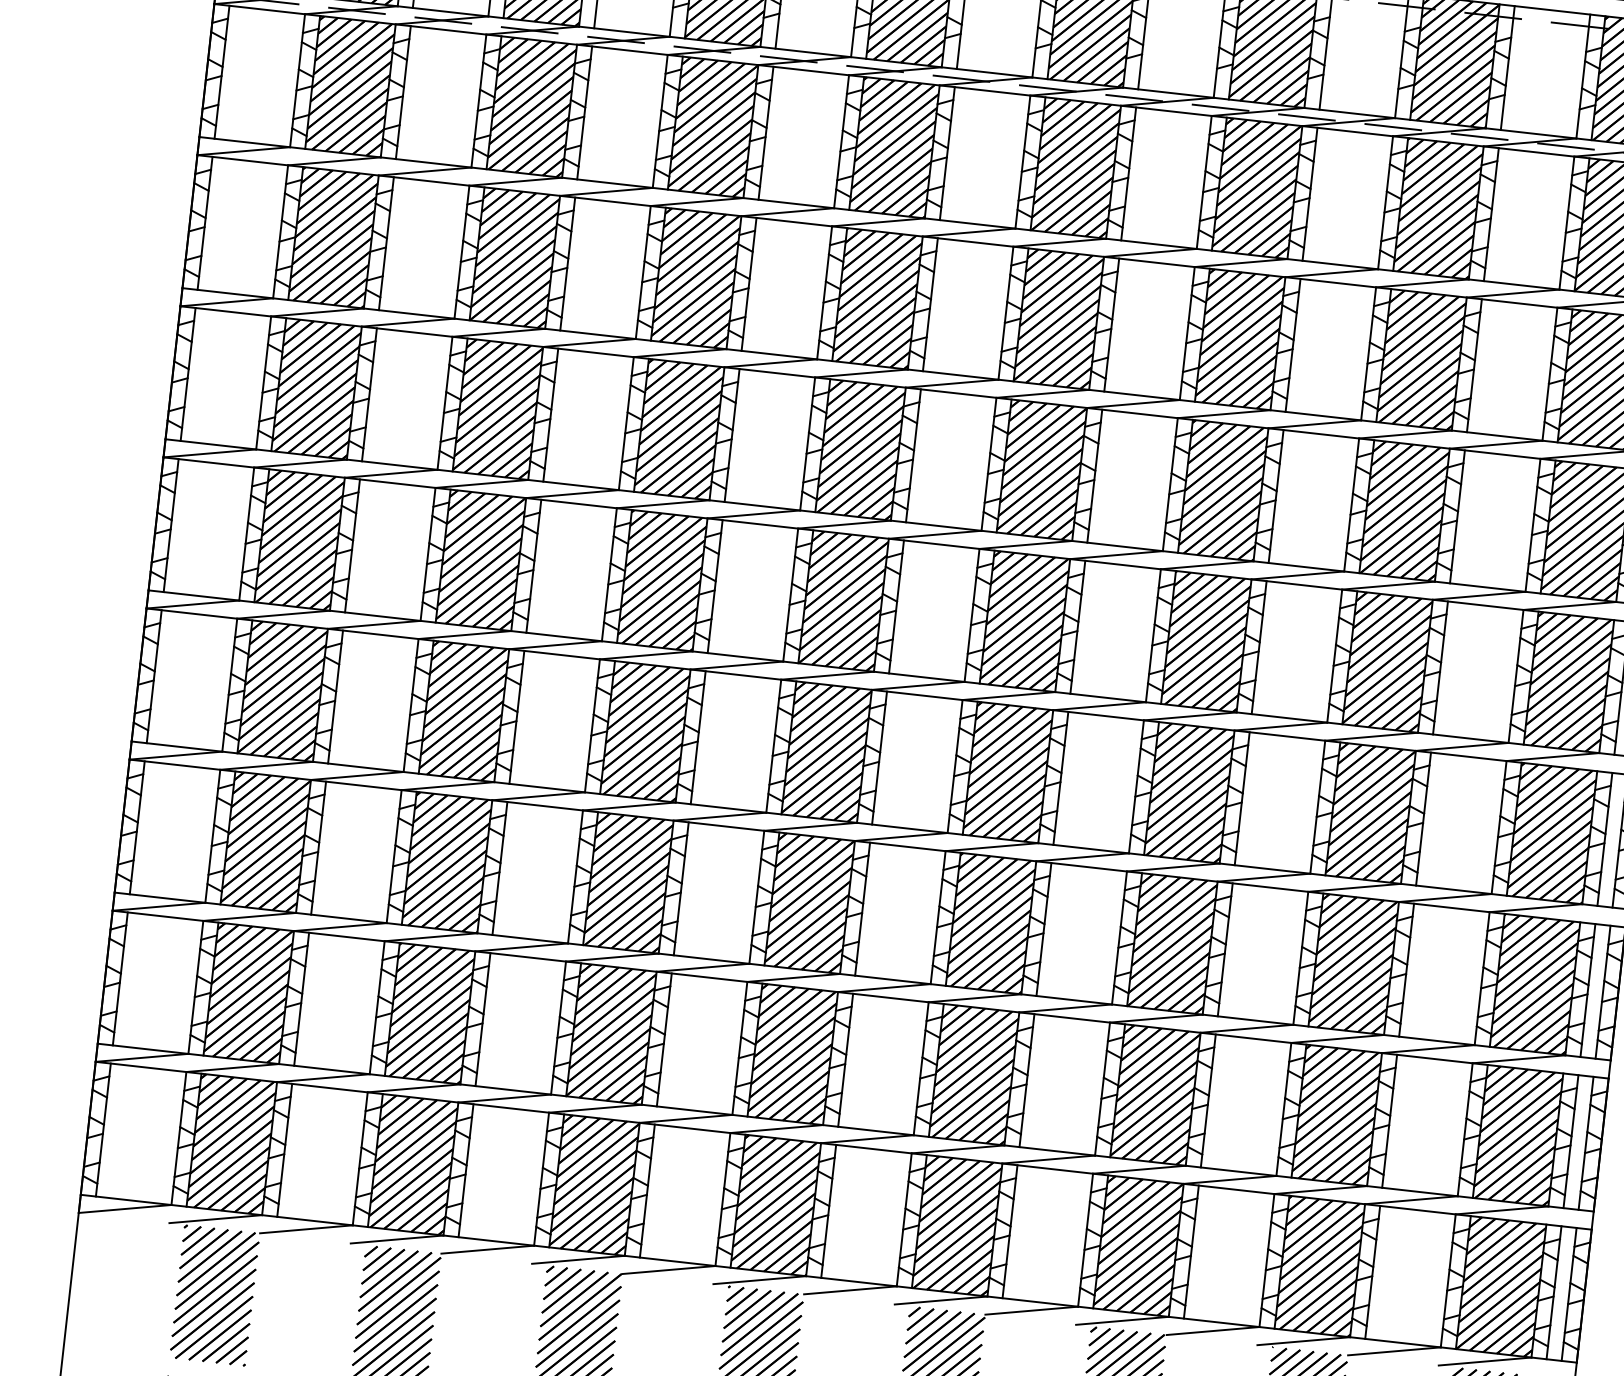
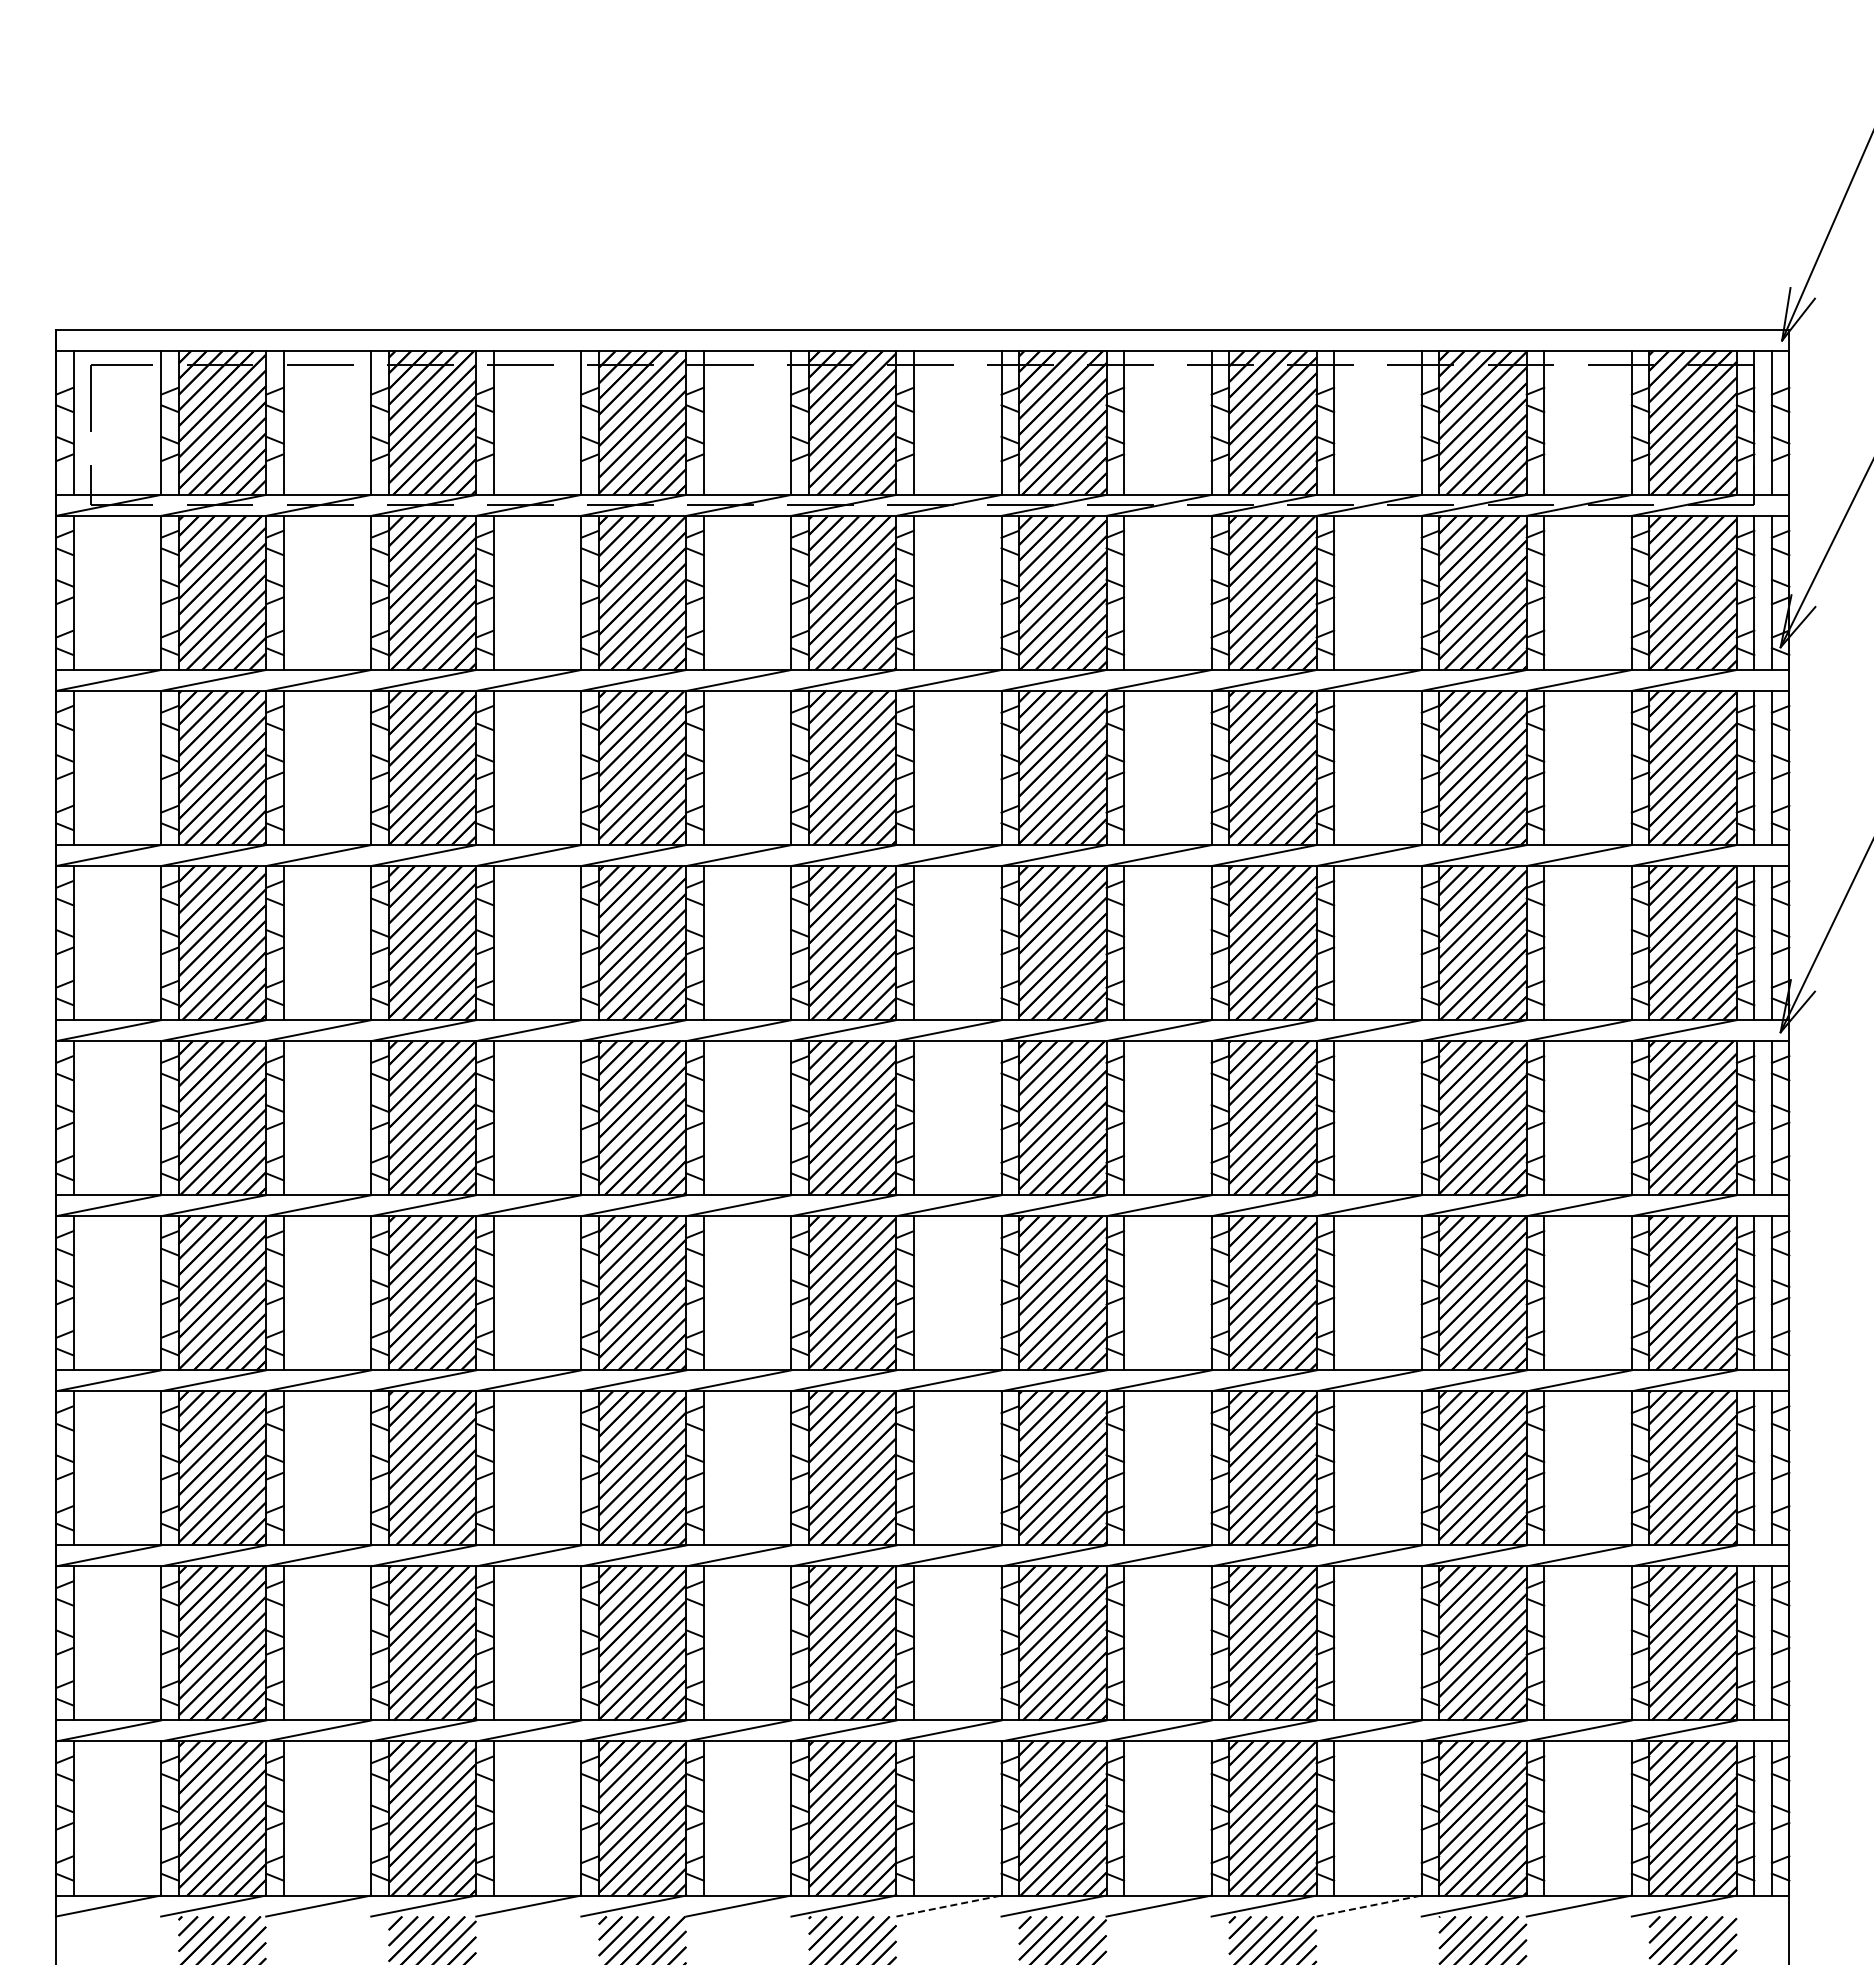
line: (849, 1290) -> (948, 1906), solid -> dashed
line: (1213, 1331) -> (1369, 1906), solid -> dashed

